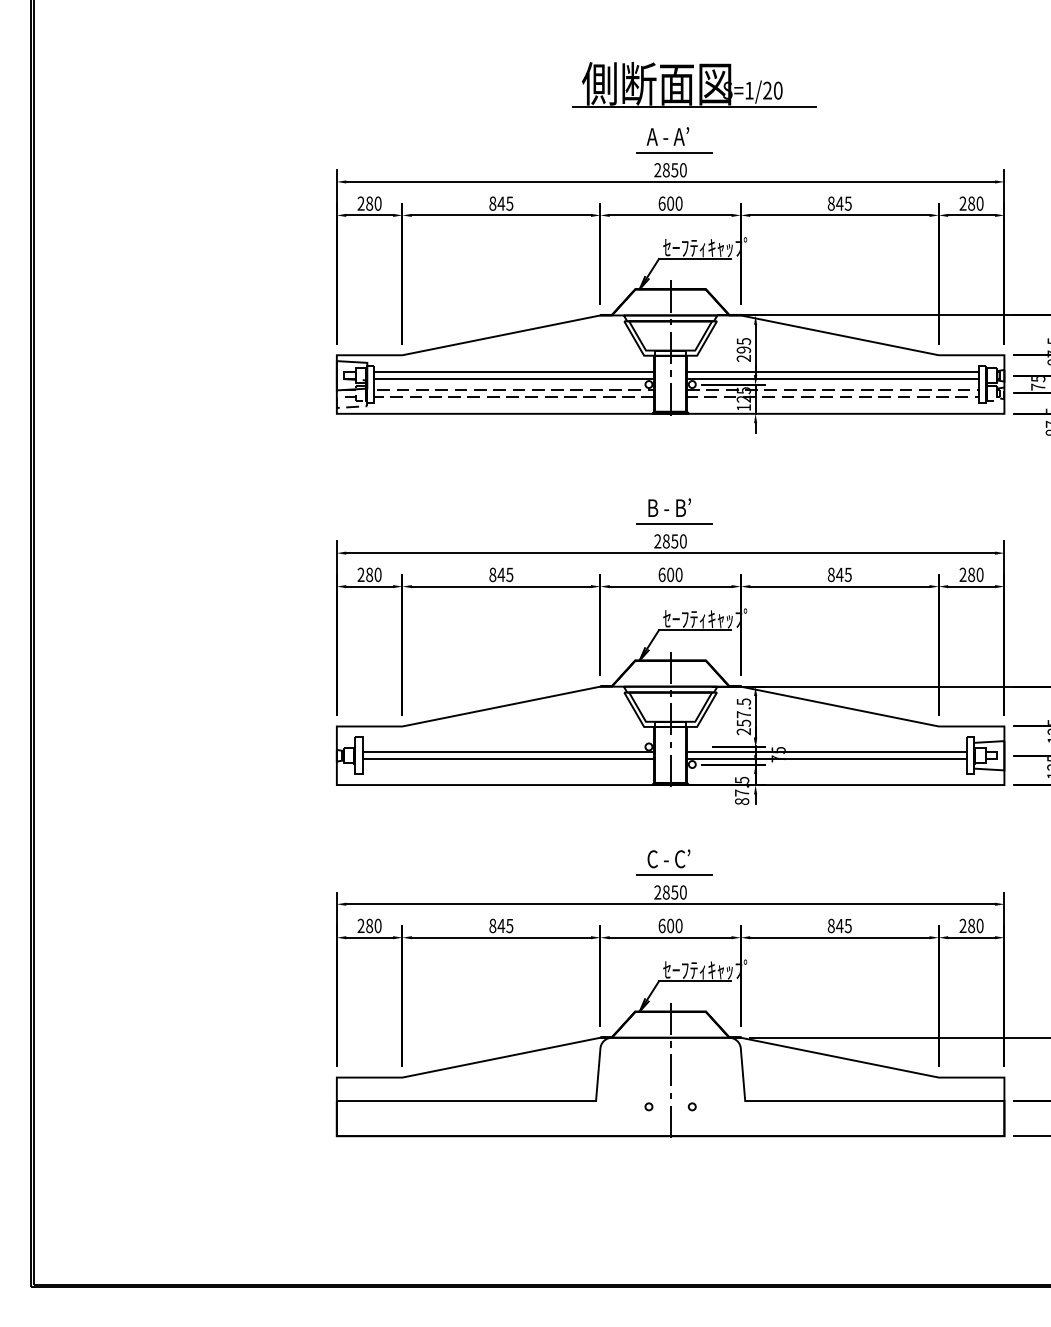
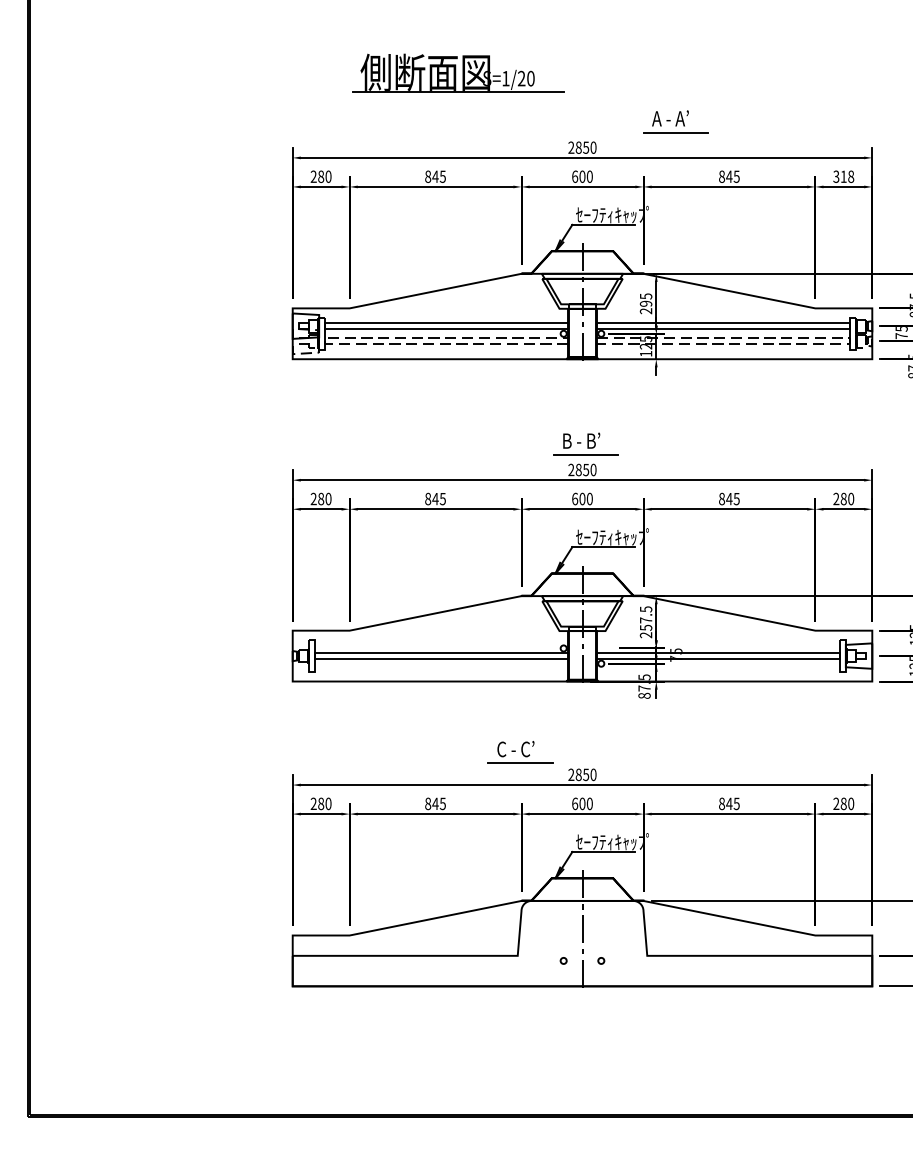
part: (694, 84) -> (458, 73), moved
part: (674, 140) -> (676, 121), moved
text: (971, 203) -> (843, 176), 280 -> 318
part: (674, 862) -> (520, 752), moved

